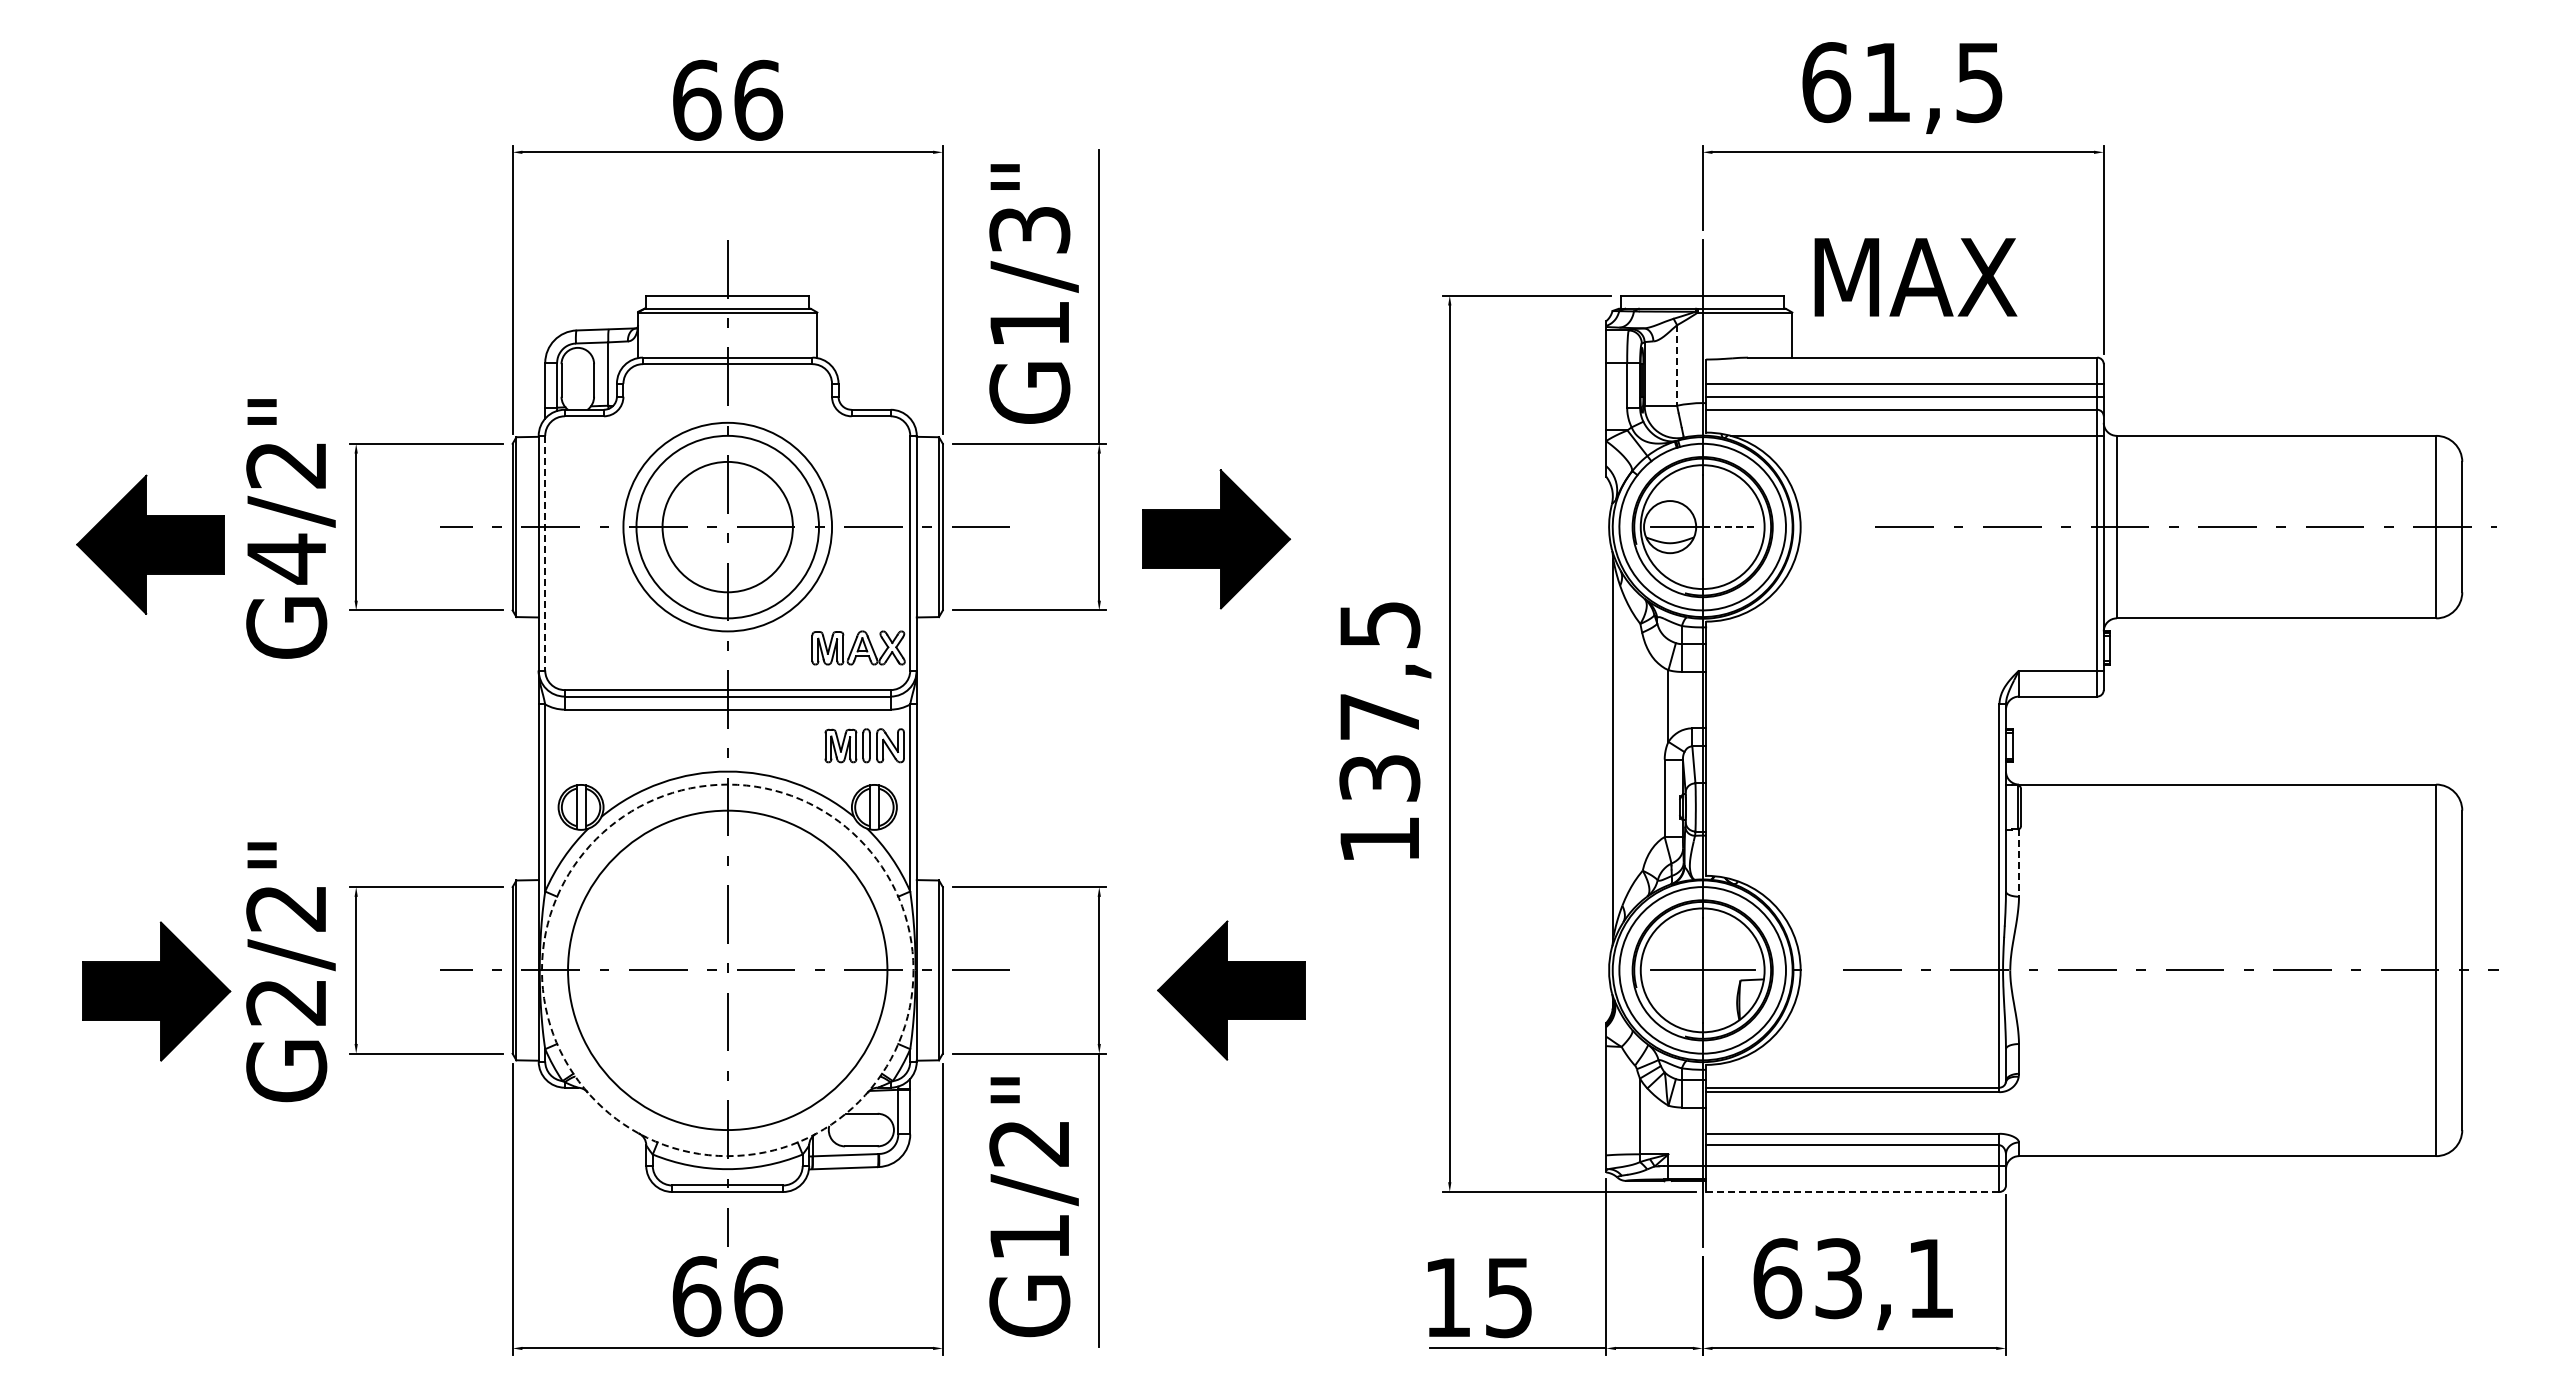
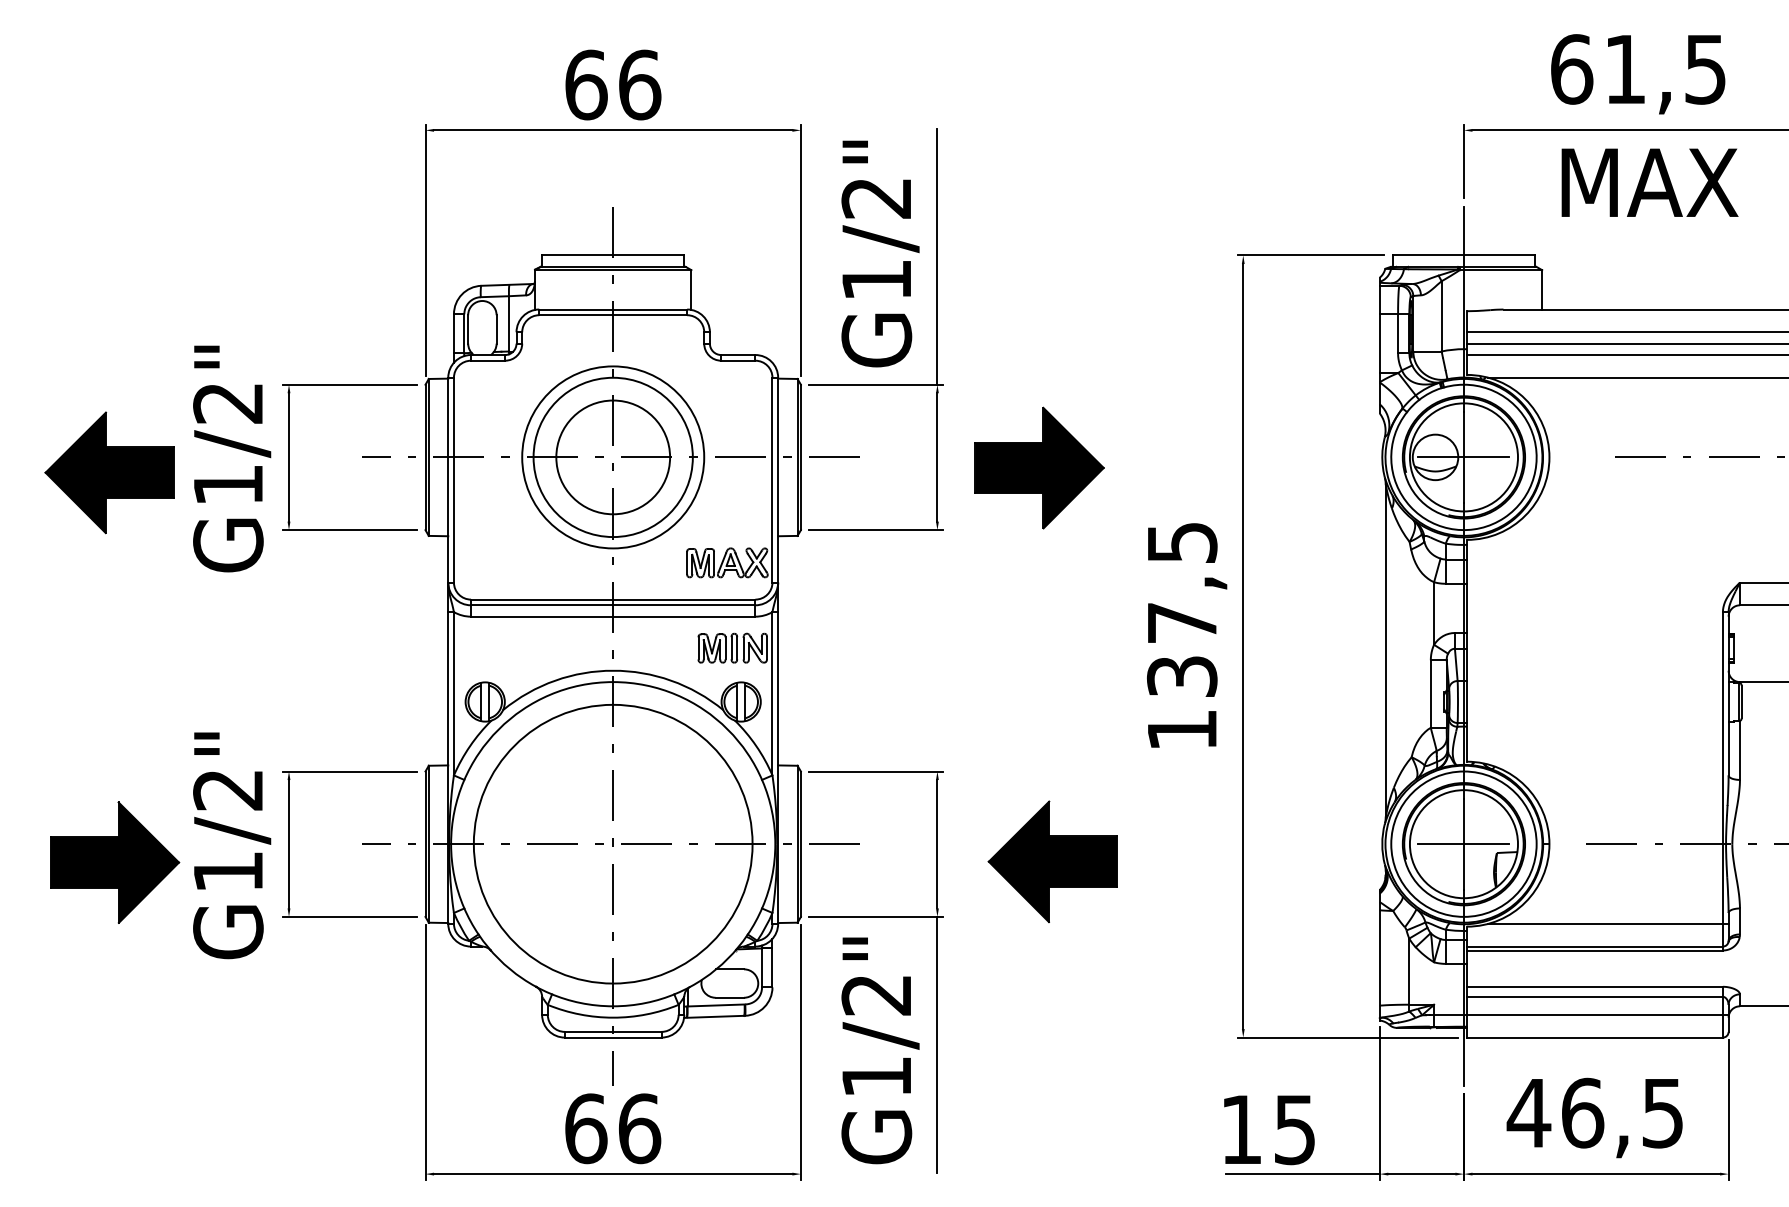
text: (1029, 230) -> (876, 198), G1/3" -> G1/2"
text: (1915, 277) -> (1649, 182), moved
line: (1677, 365) -> (1441, 316), dashed -> solid
line: (1729, 527) -> (1487, 457), dashed -> solid
line: (545, 553) -> (454, 480), dashed -> solid
text: (286, 558) -> (228, 484), G4/2" -> G1/2"
line: (2019, 862) -> (1740, 750), dashed -> solid
circle: (727, 970) -> (613, 844), dashed -> solid
text: (285, 1002) -> (227, 872), G2/2" -> G1/2"
line: (1867, 1061) -> (1607, 923), added
line: (1852, 1192) -> (1594, 1038), dashed -> solid
text: (1852, 1278) -> (1594, 1113), 63,1 -> 46,5

